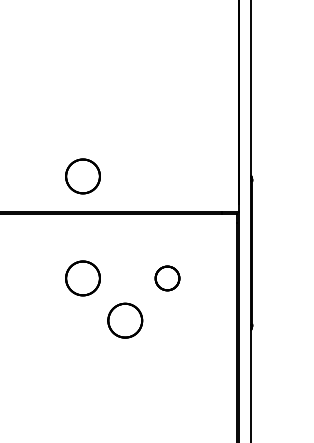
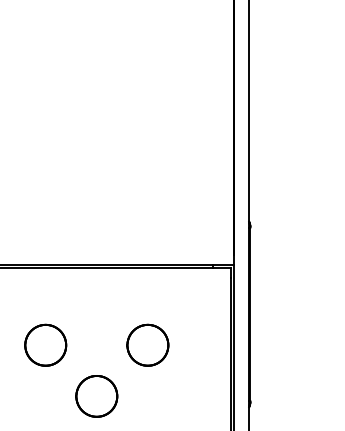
part: (82, 176) -> (45, 222), removed
part: (167, 278) -> (147, 345), size x1.43

